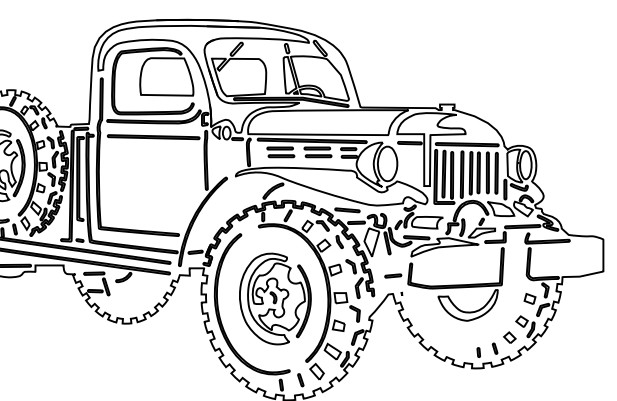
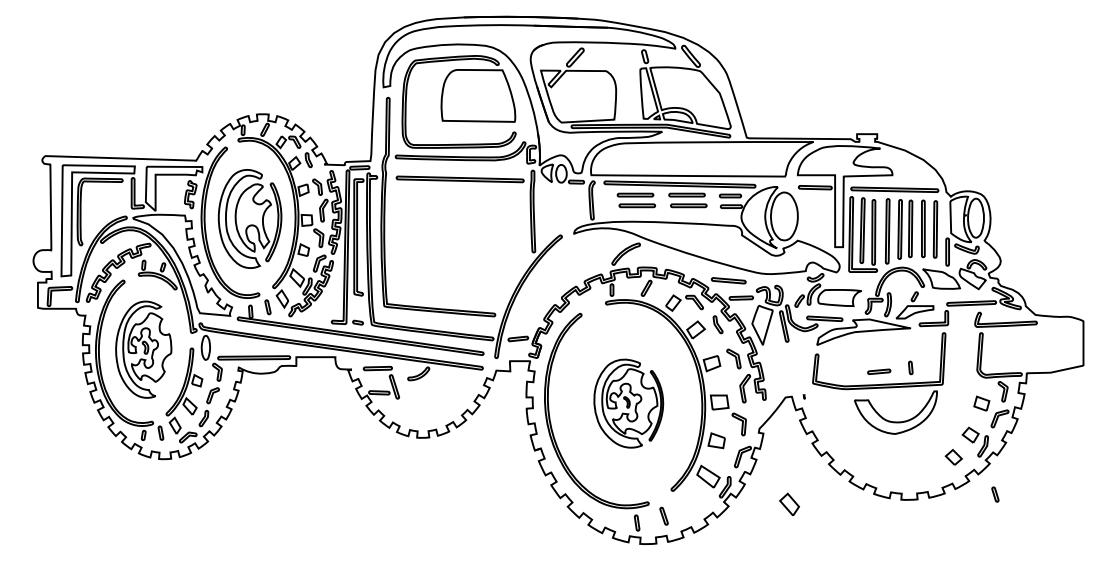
part: (393, 275) -> (879, 371), moved
part: (275, 298) -> (628, 403), size x0.7
part: (495, 348) -> (995, 494), moved
part: (478, 352) -> (910, 367), moved
part: (316, 371) -> (789, 503), moved

